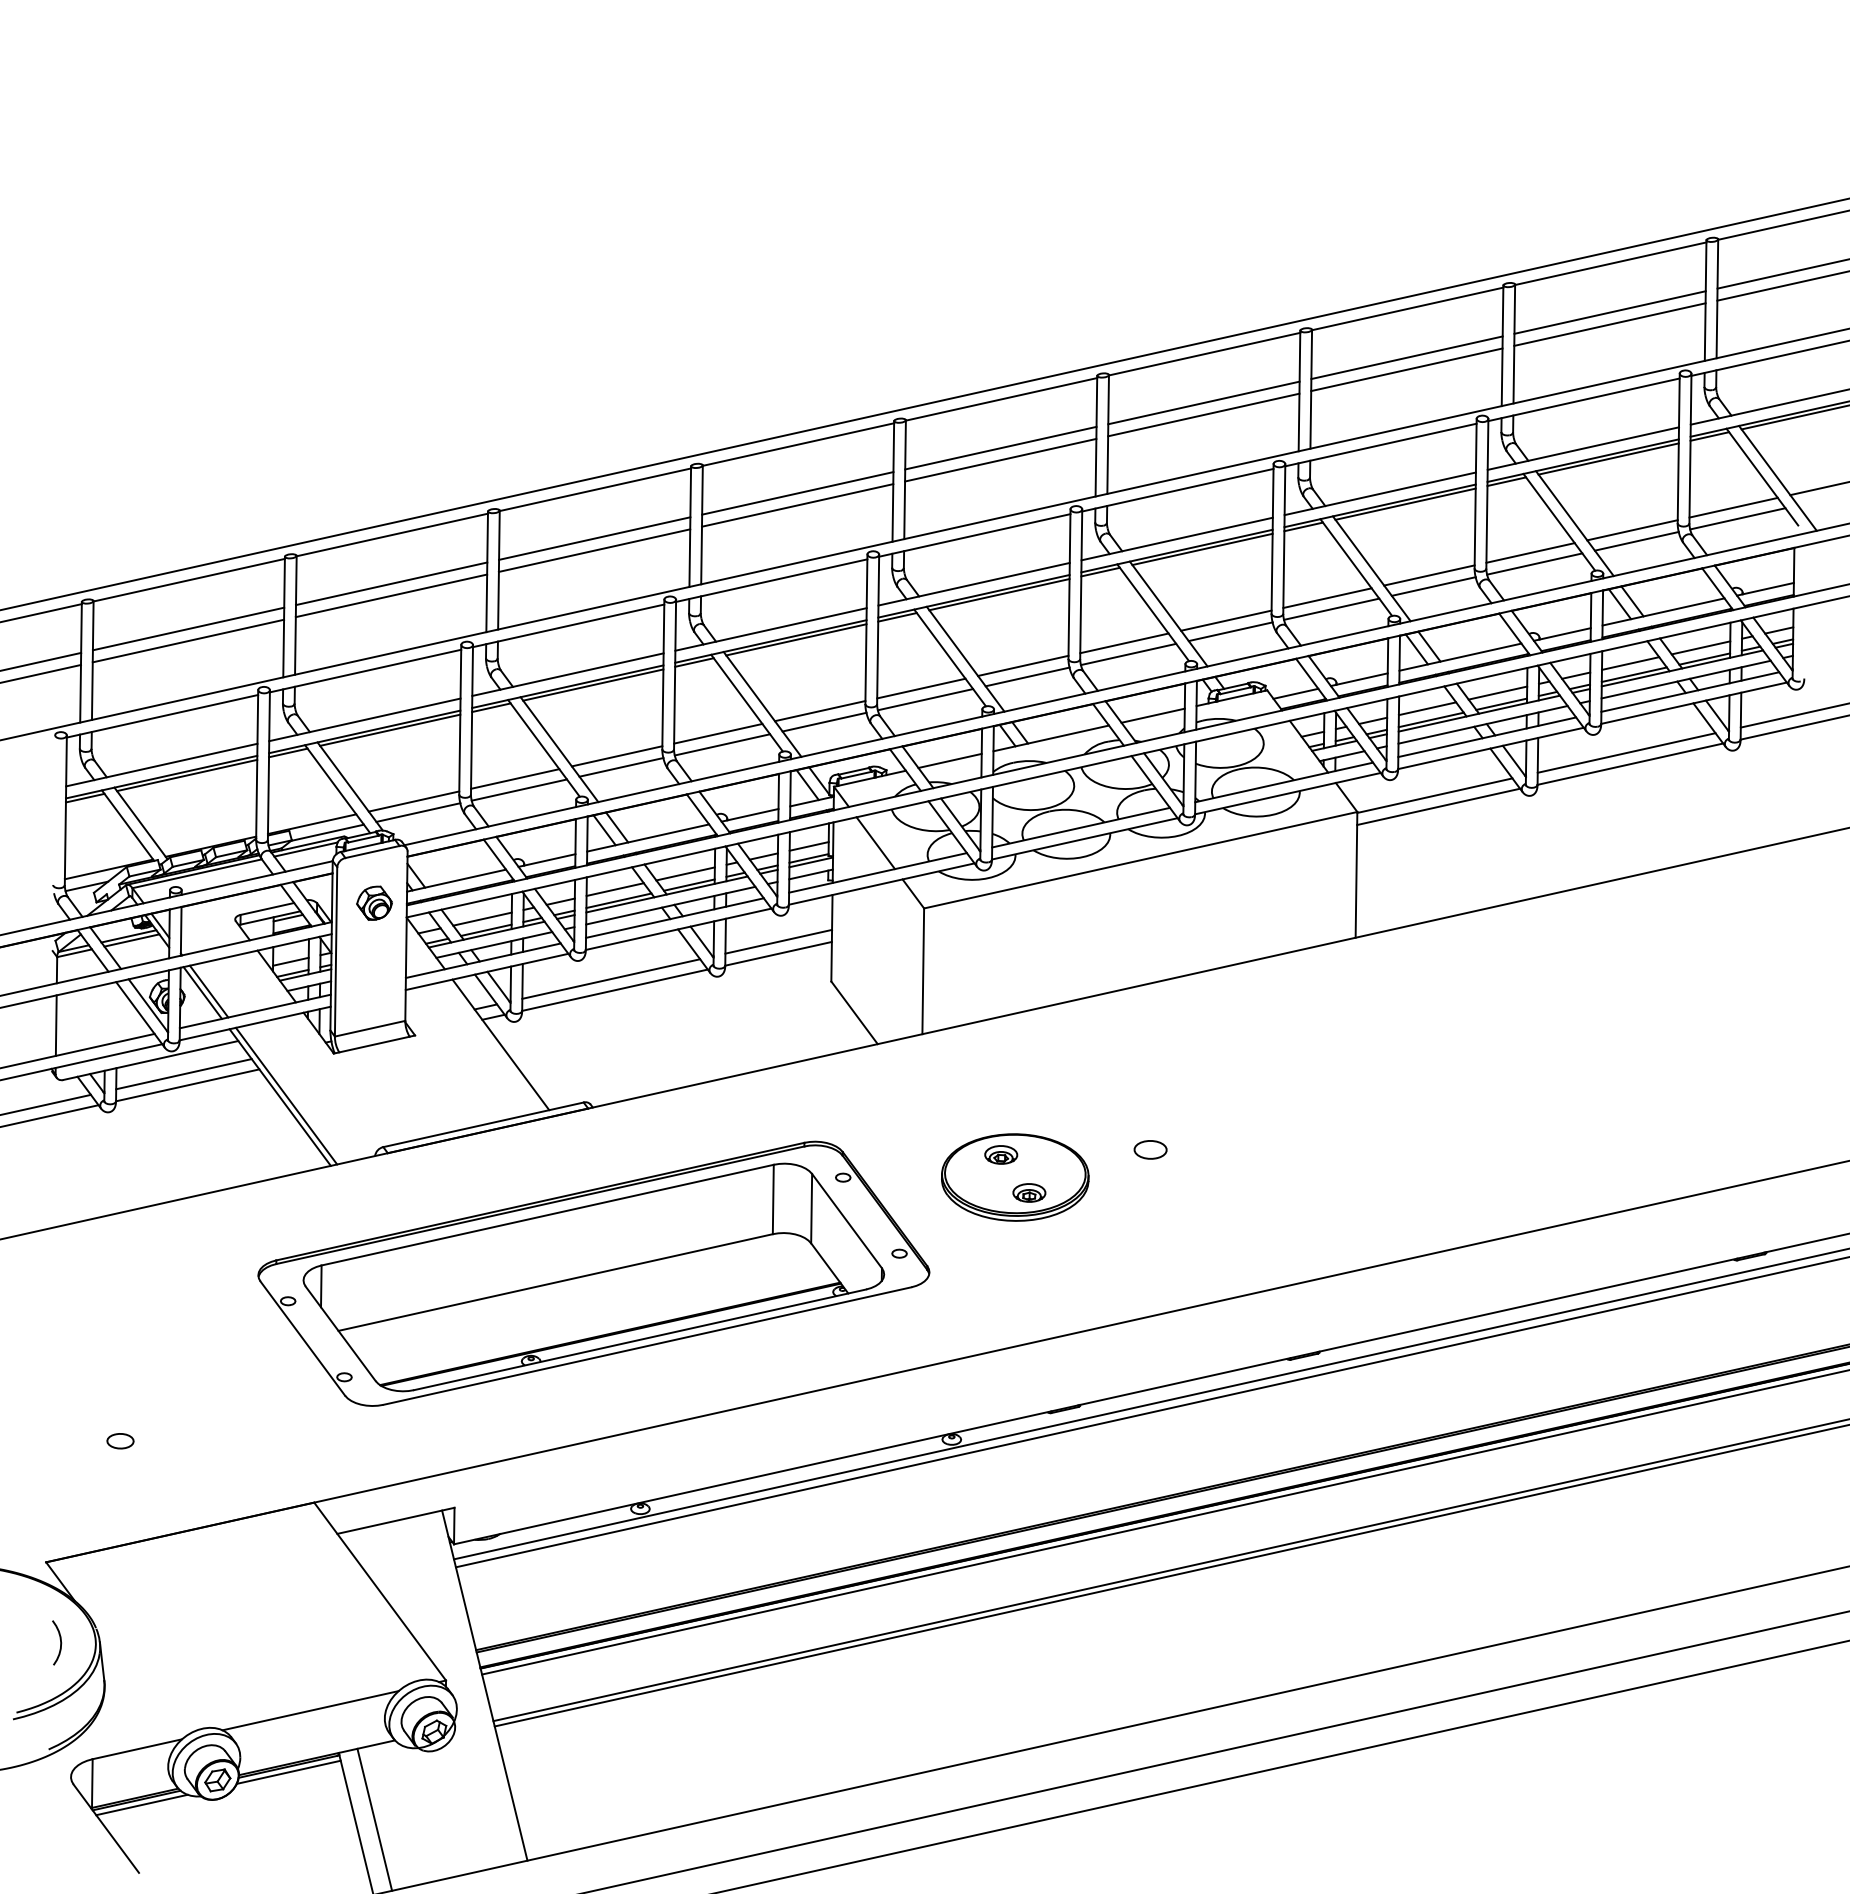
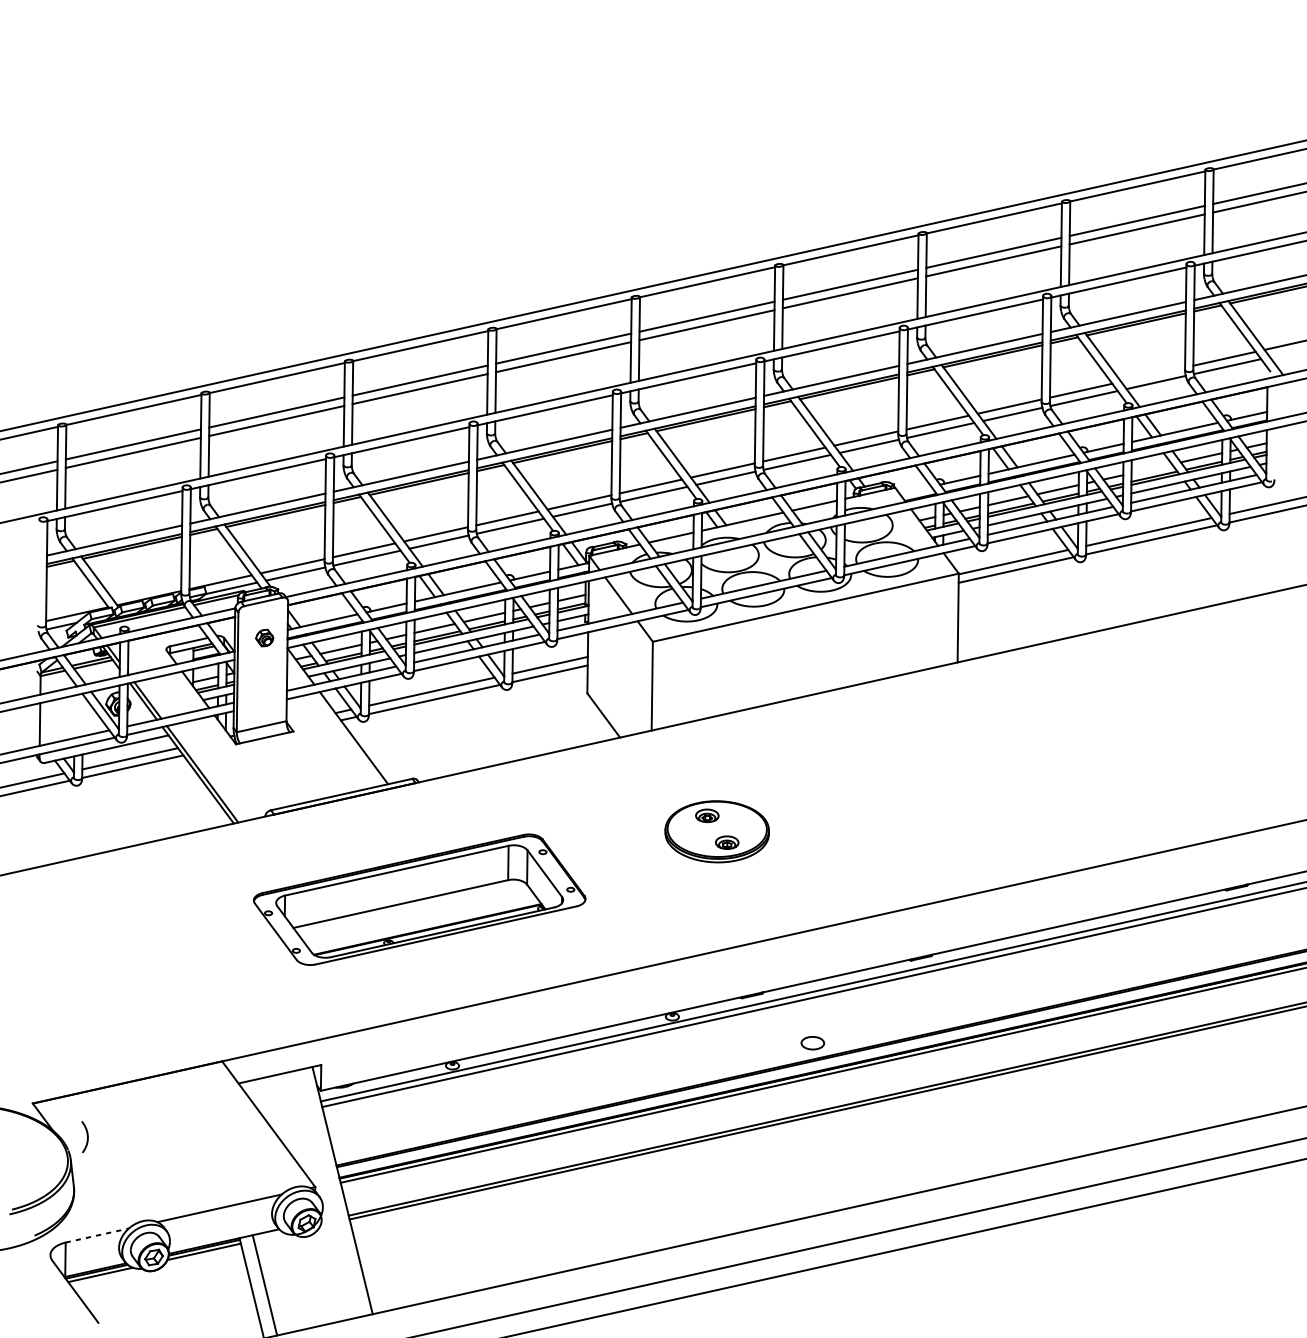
line: (1632, 530) -> (1153, 374), removed
line: (1630, 663) -> (1151, 468), removed
line: (1295, 693) -> (915, 489), removed
part: (374, 902) -> (264, 637), size x0.7
part: (1150, 1149) -> (812, 1042), moved
part: (593, 1273) -> (419, 899), size x0.7
part: (120, 1441) -> (85, 1018), removed
curve: (60, 1642) -> (87, 1136), moved
line: (137, 1749) -> (97, 1235), solid -> dashed

